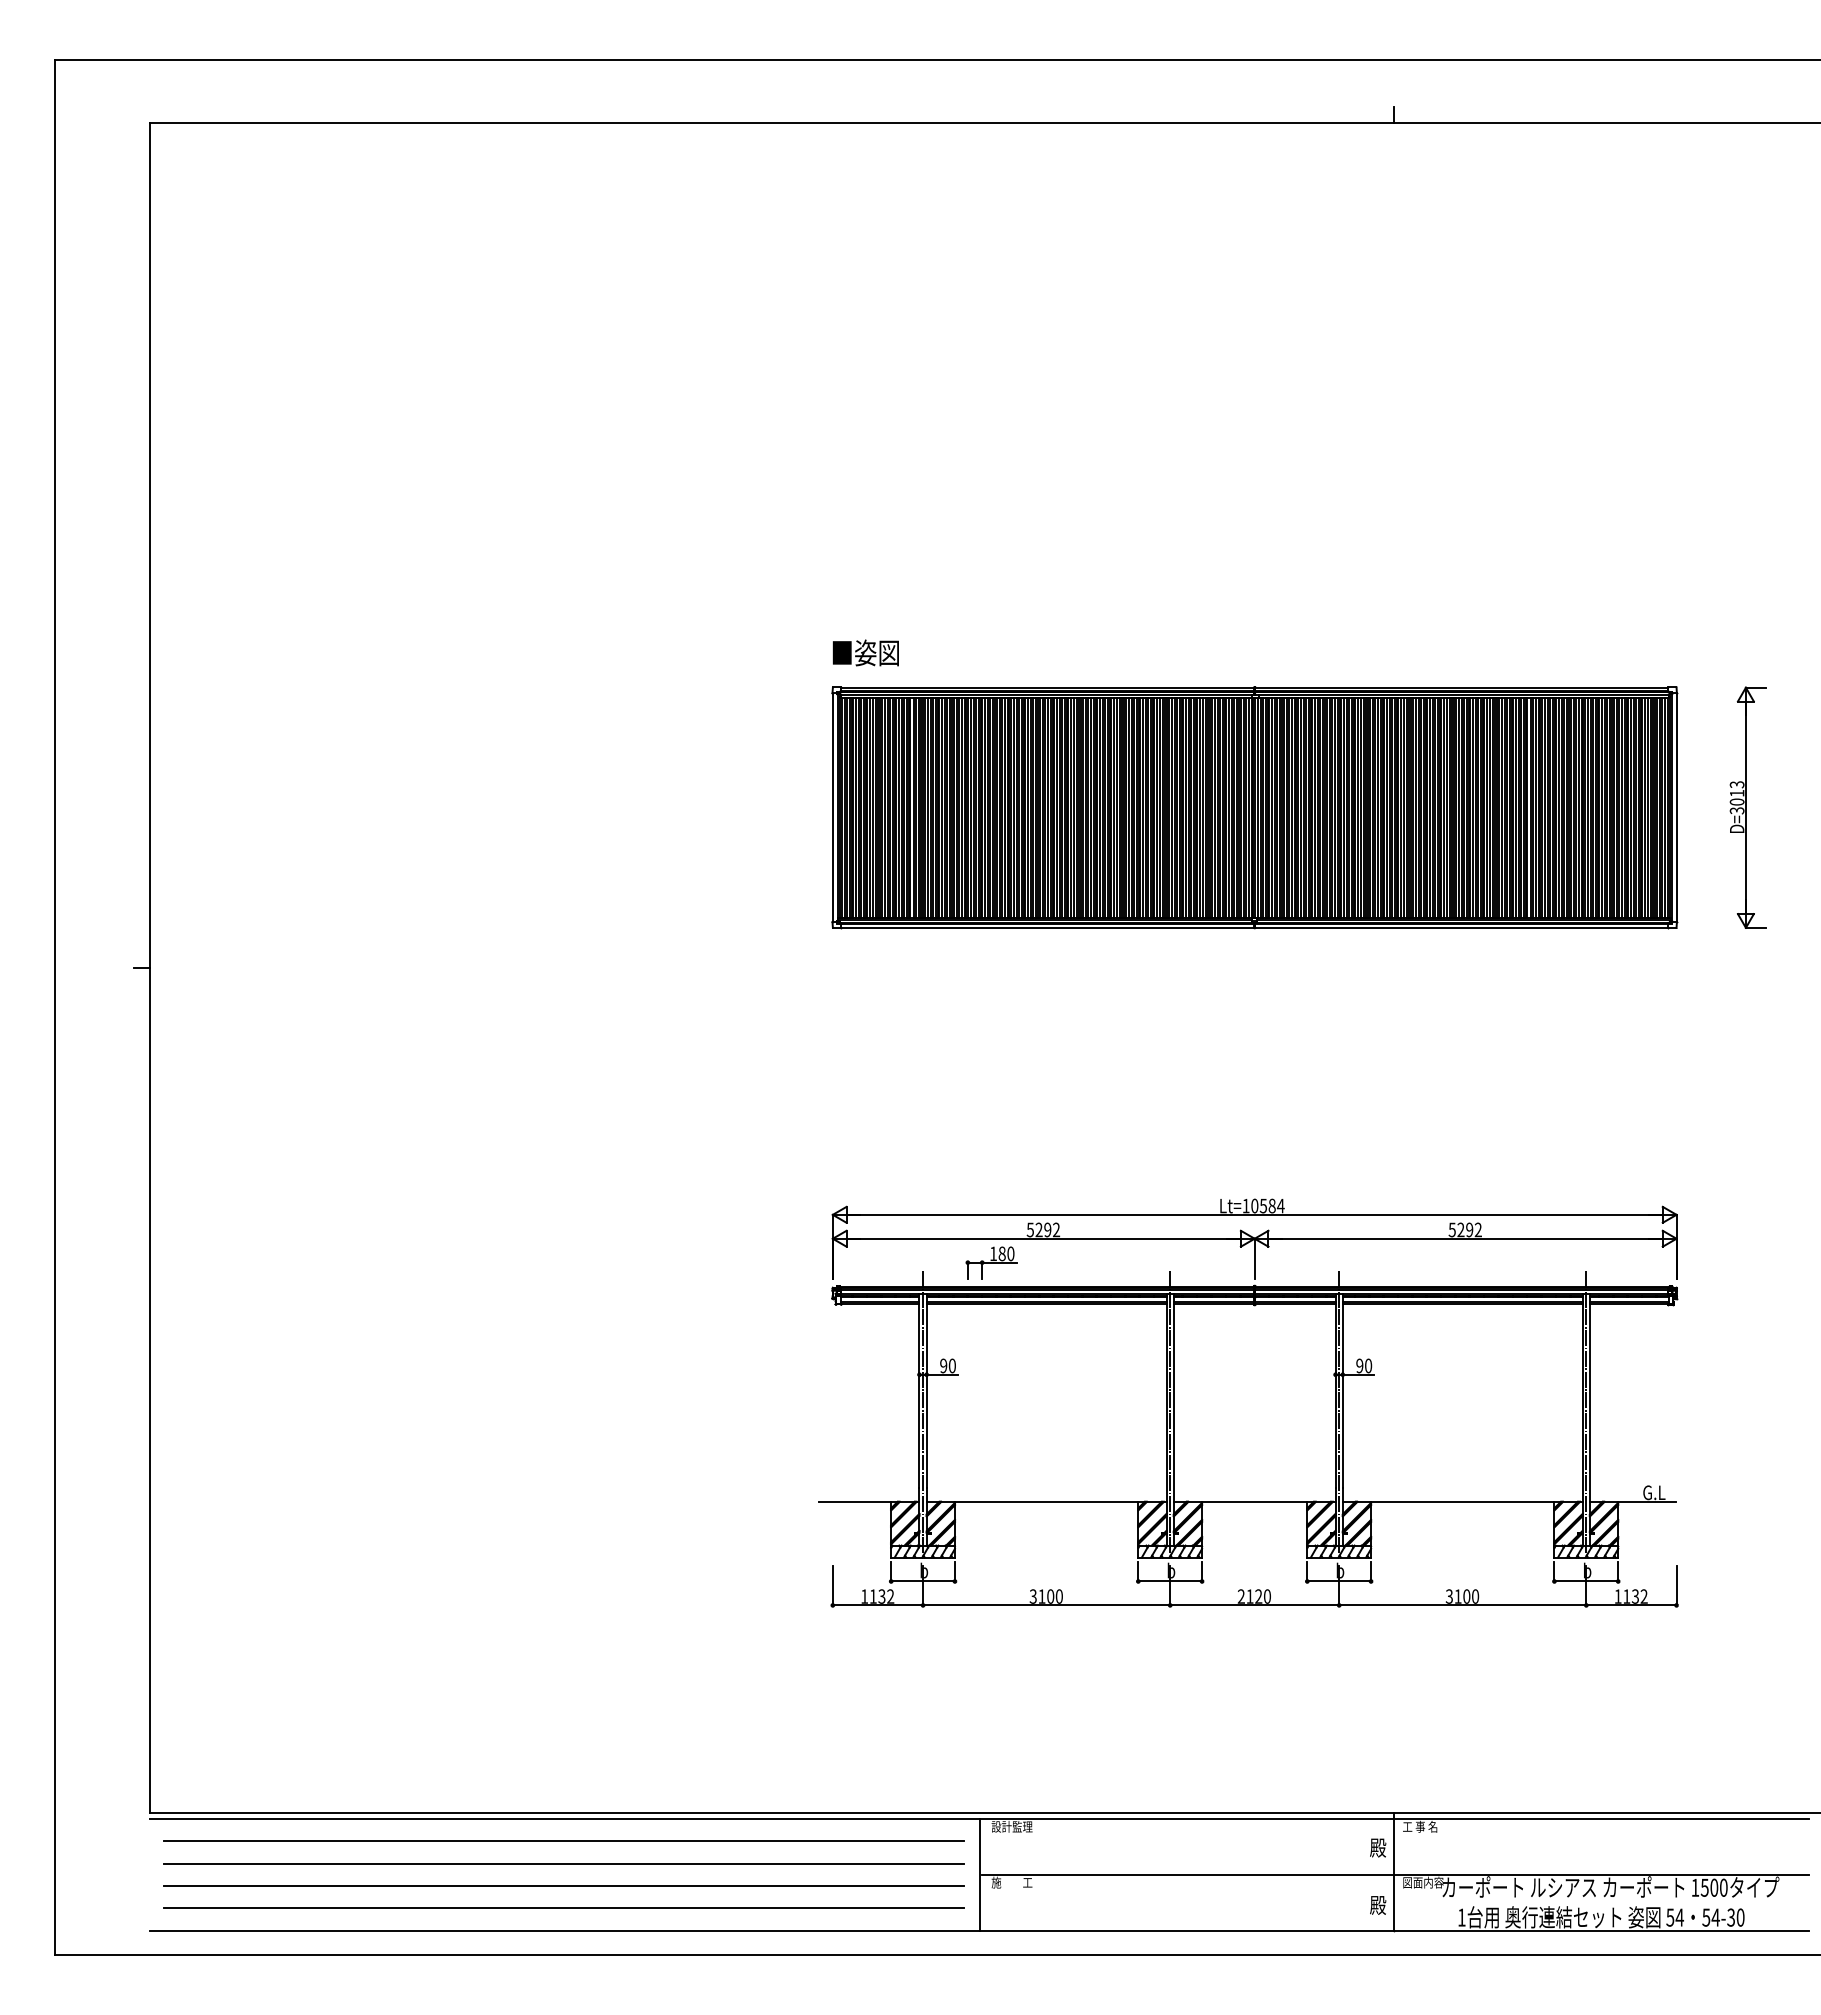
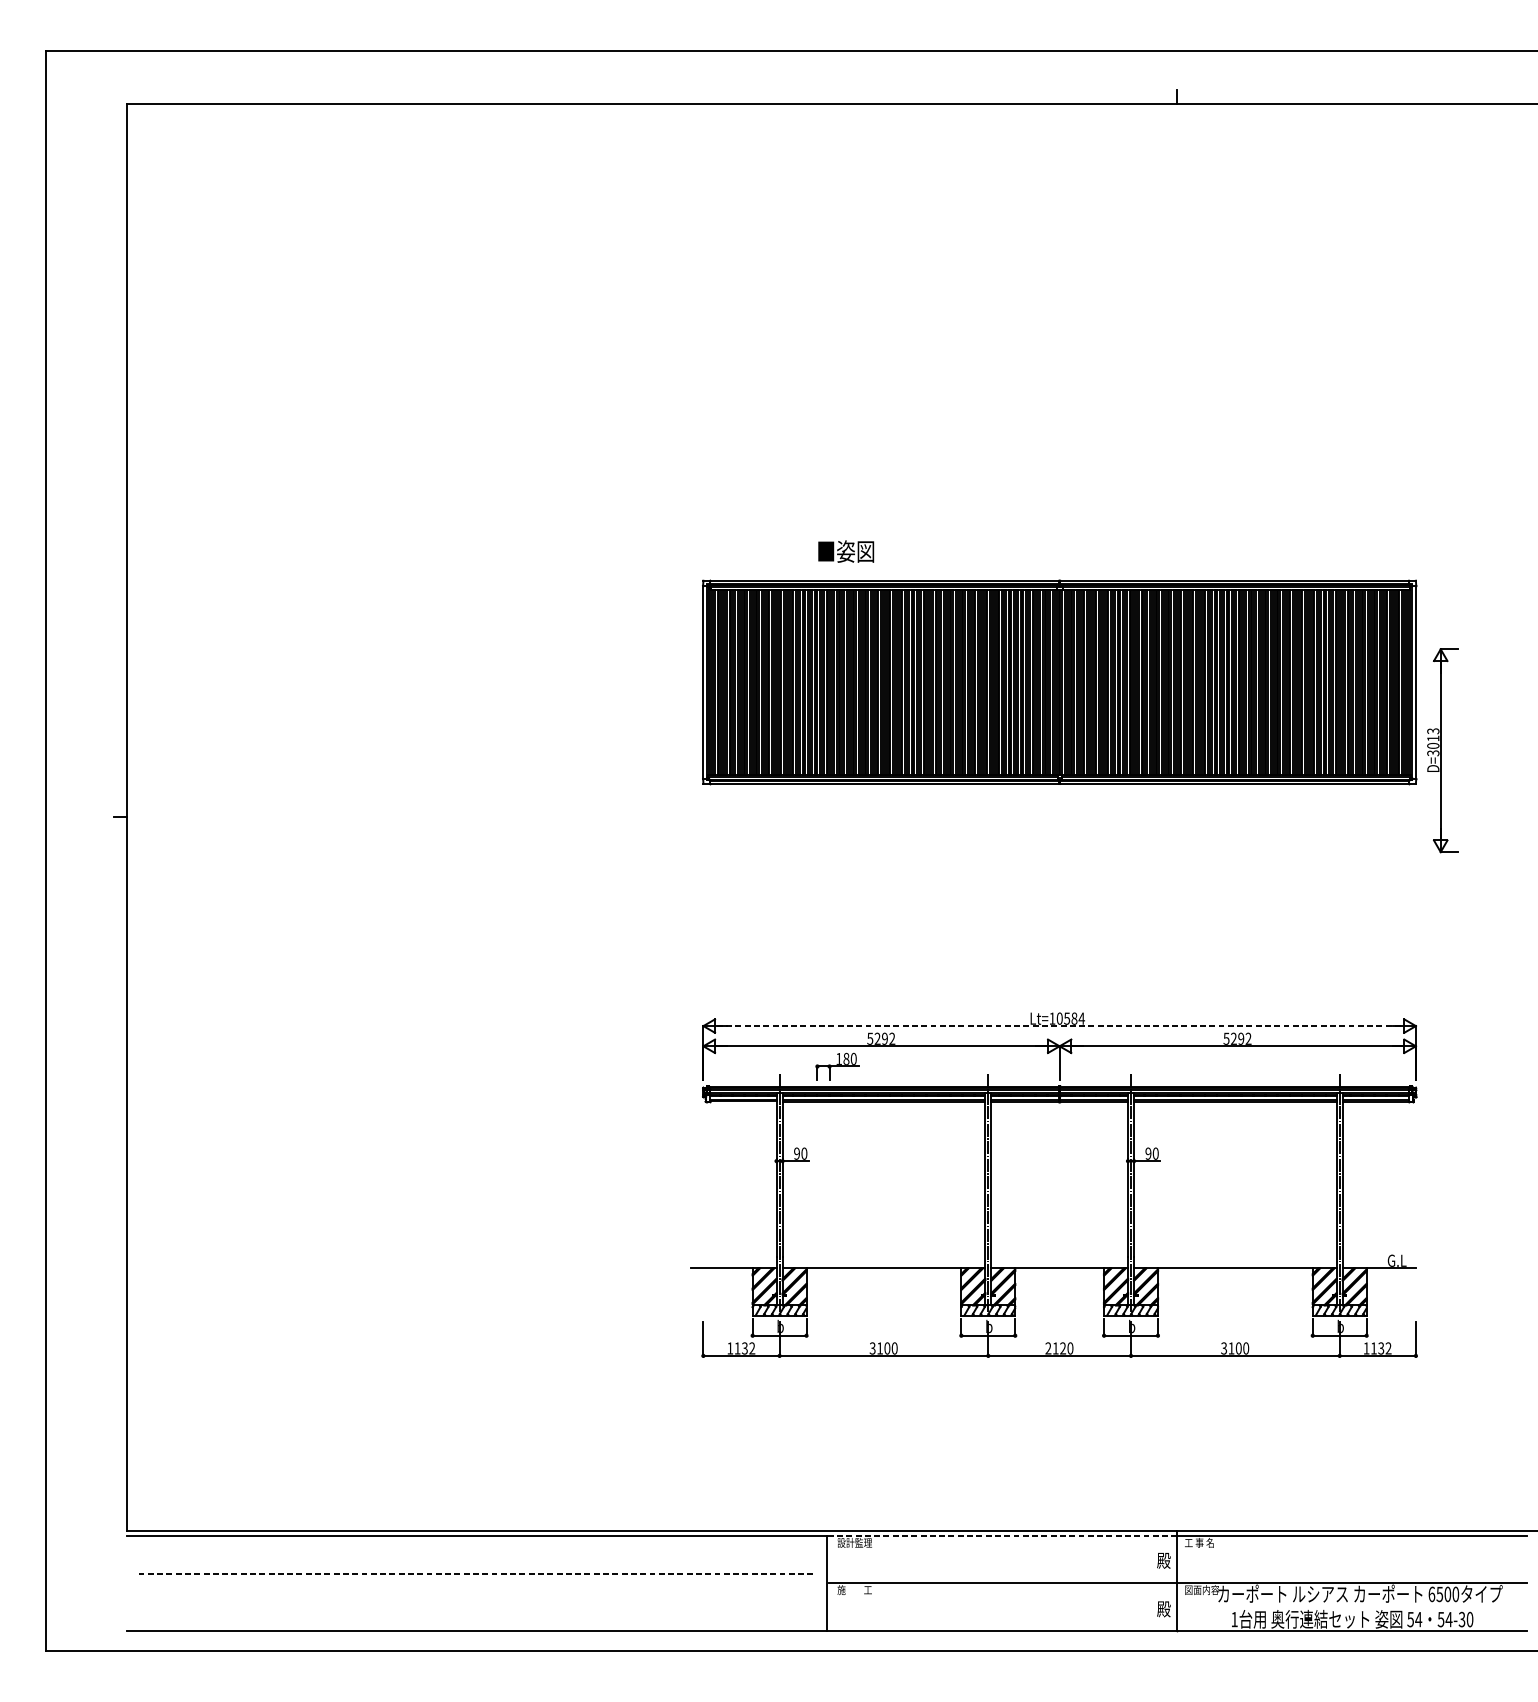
text: (865, 652) -> (845, 551), moved
part: (1747, 807) -> (1442, 750), moved
line: (1254, 1214) -> (1059, 1025), solid -> dashed
line: (1186, 1819) -> (1002, 1536), solid -> dashed
line: (563, 1841) -> (475, 1555), removed
line: (563, 1863) -> (475, 1573), solid -> dashed
line: (563, 1885) -> (475, 1592), removed
text: (1695, 1887) -> (1431, 1594), 1500 -> 6500
line: (563, 1908) -> (475, 1611), removed

